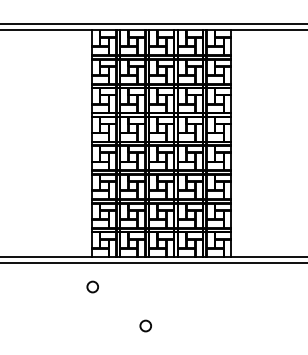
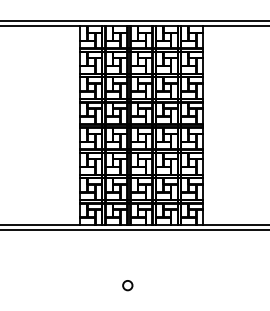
circle: (92, 286) -> (81, 250), removed

